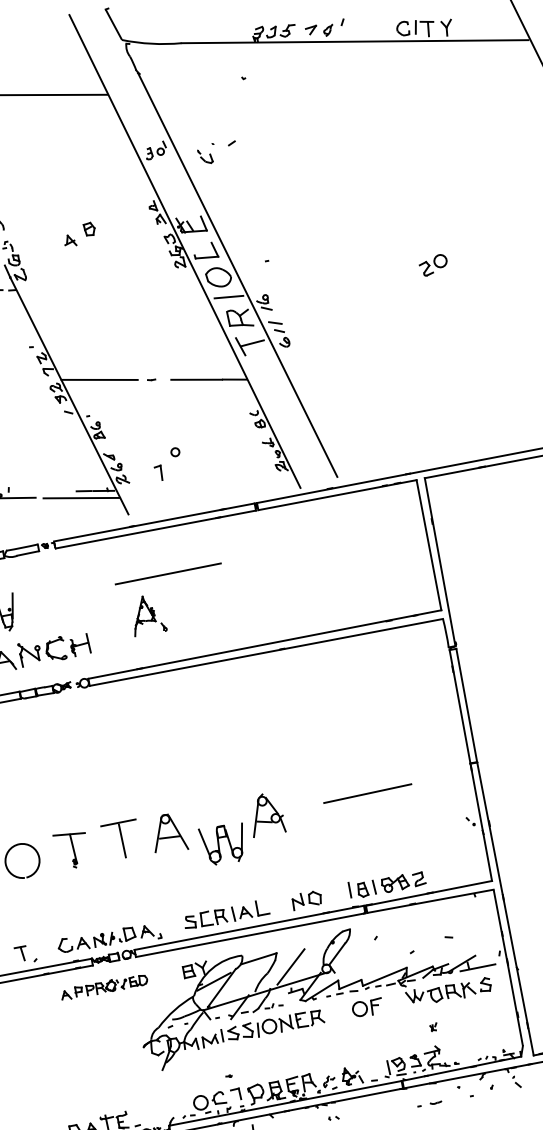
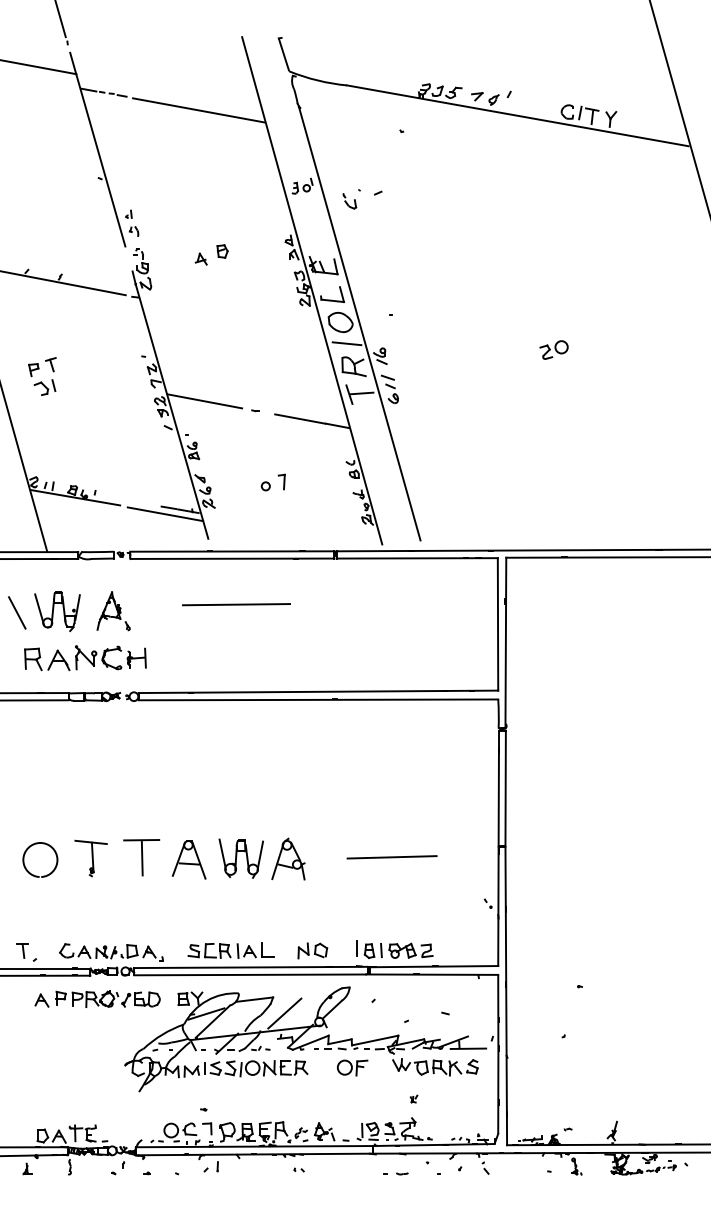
part: (158, 472) -> (281, 481), moved
part: (147, 615) -> (113, 611), moved
part: (222, 844) -> (240, 858), moved
part: (104, 986) -> (97, 998), size x1.43

